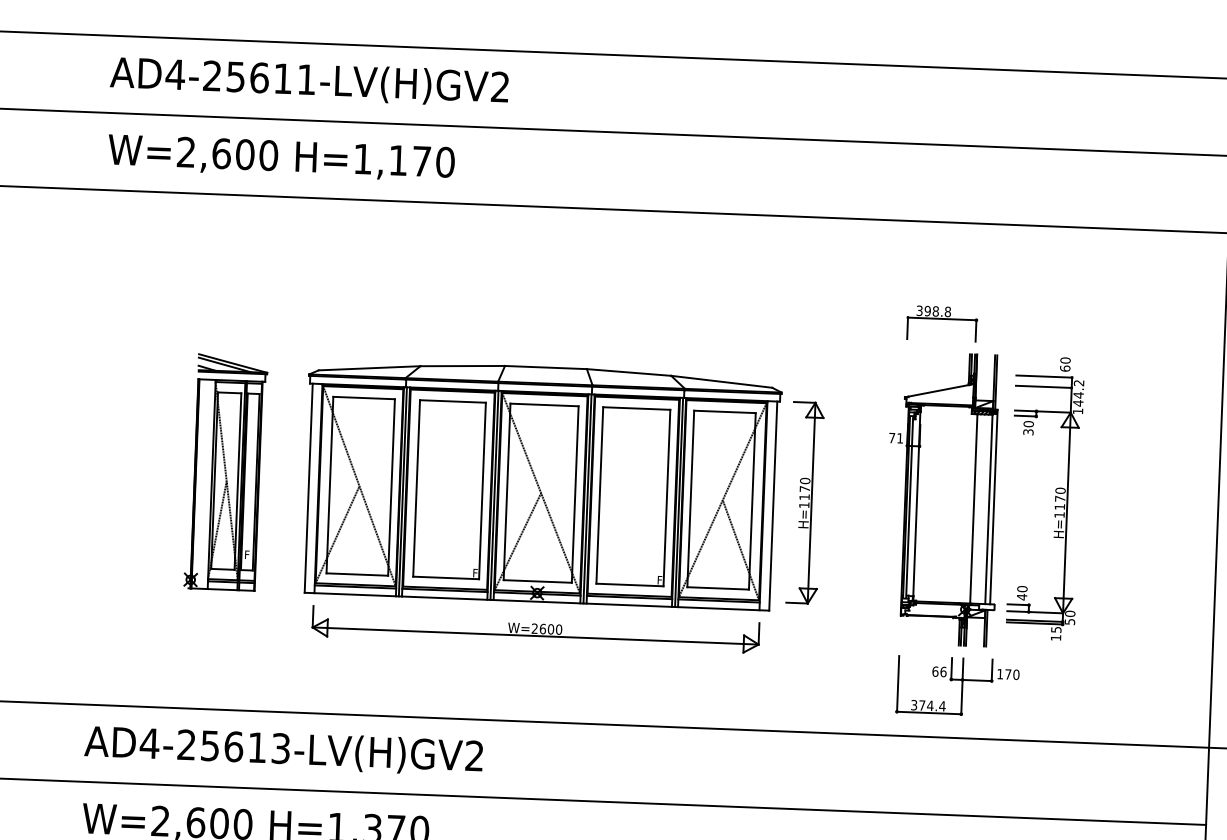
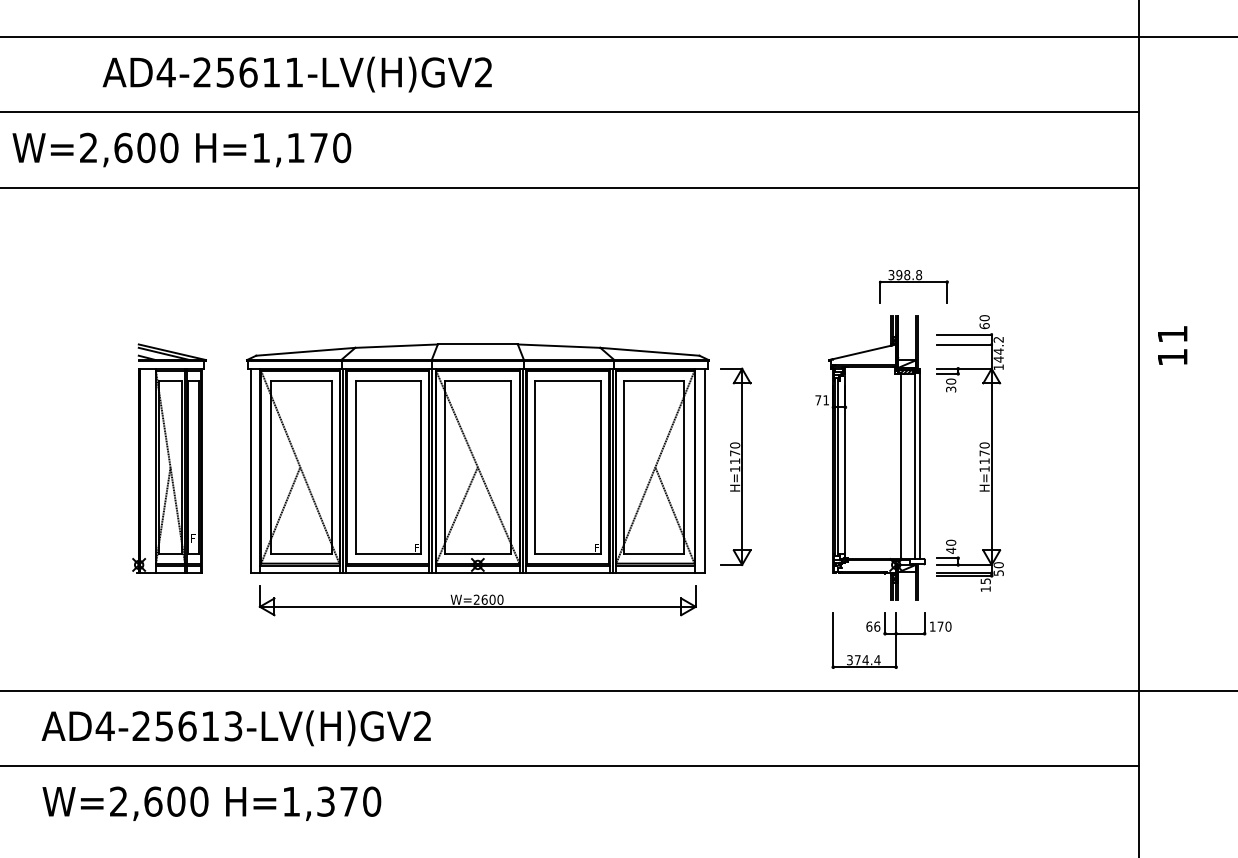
text: (308, 81) -> (296, 74), moved
text: (281, 157) -> (181, 149), moved
part: (941, 323) -> (913, 286), moved

